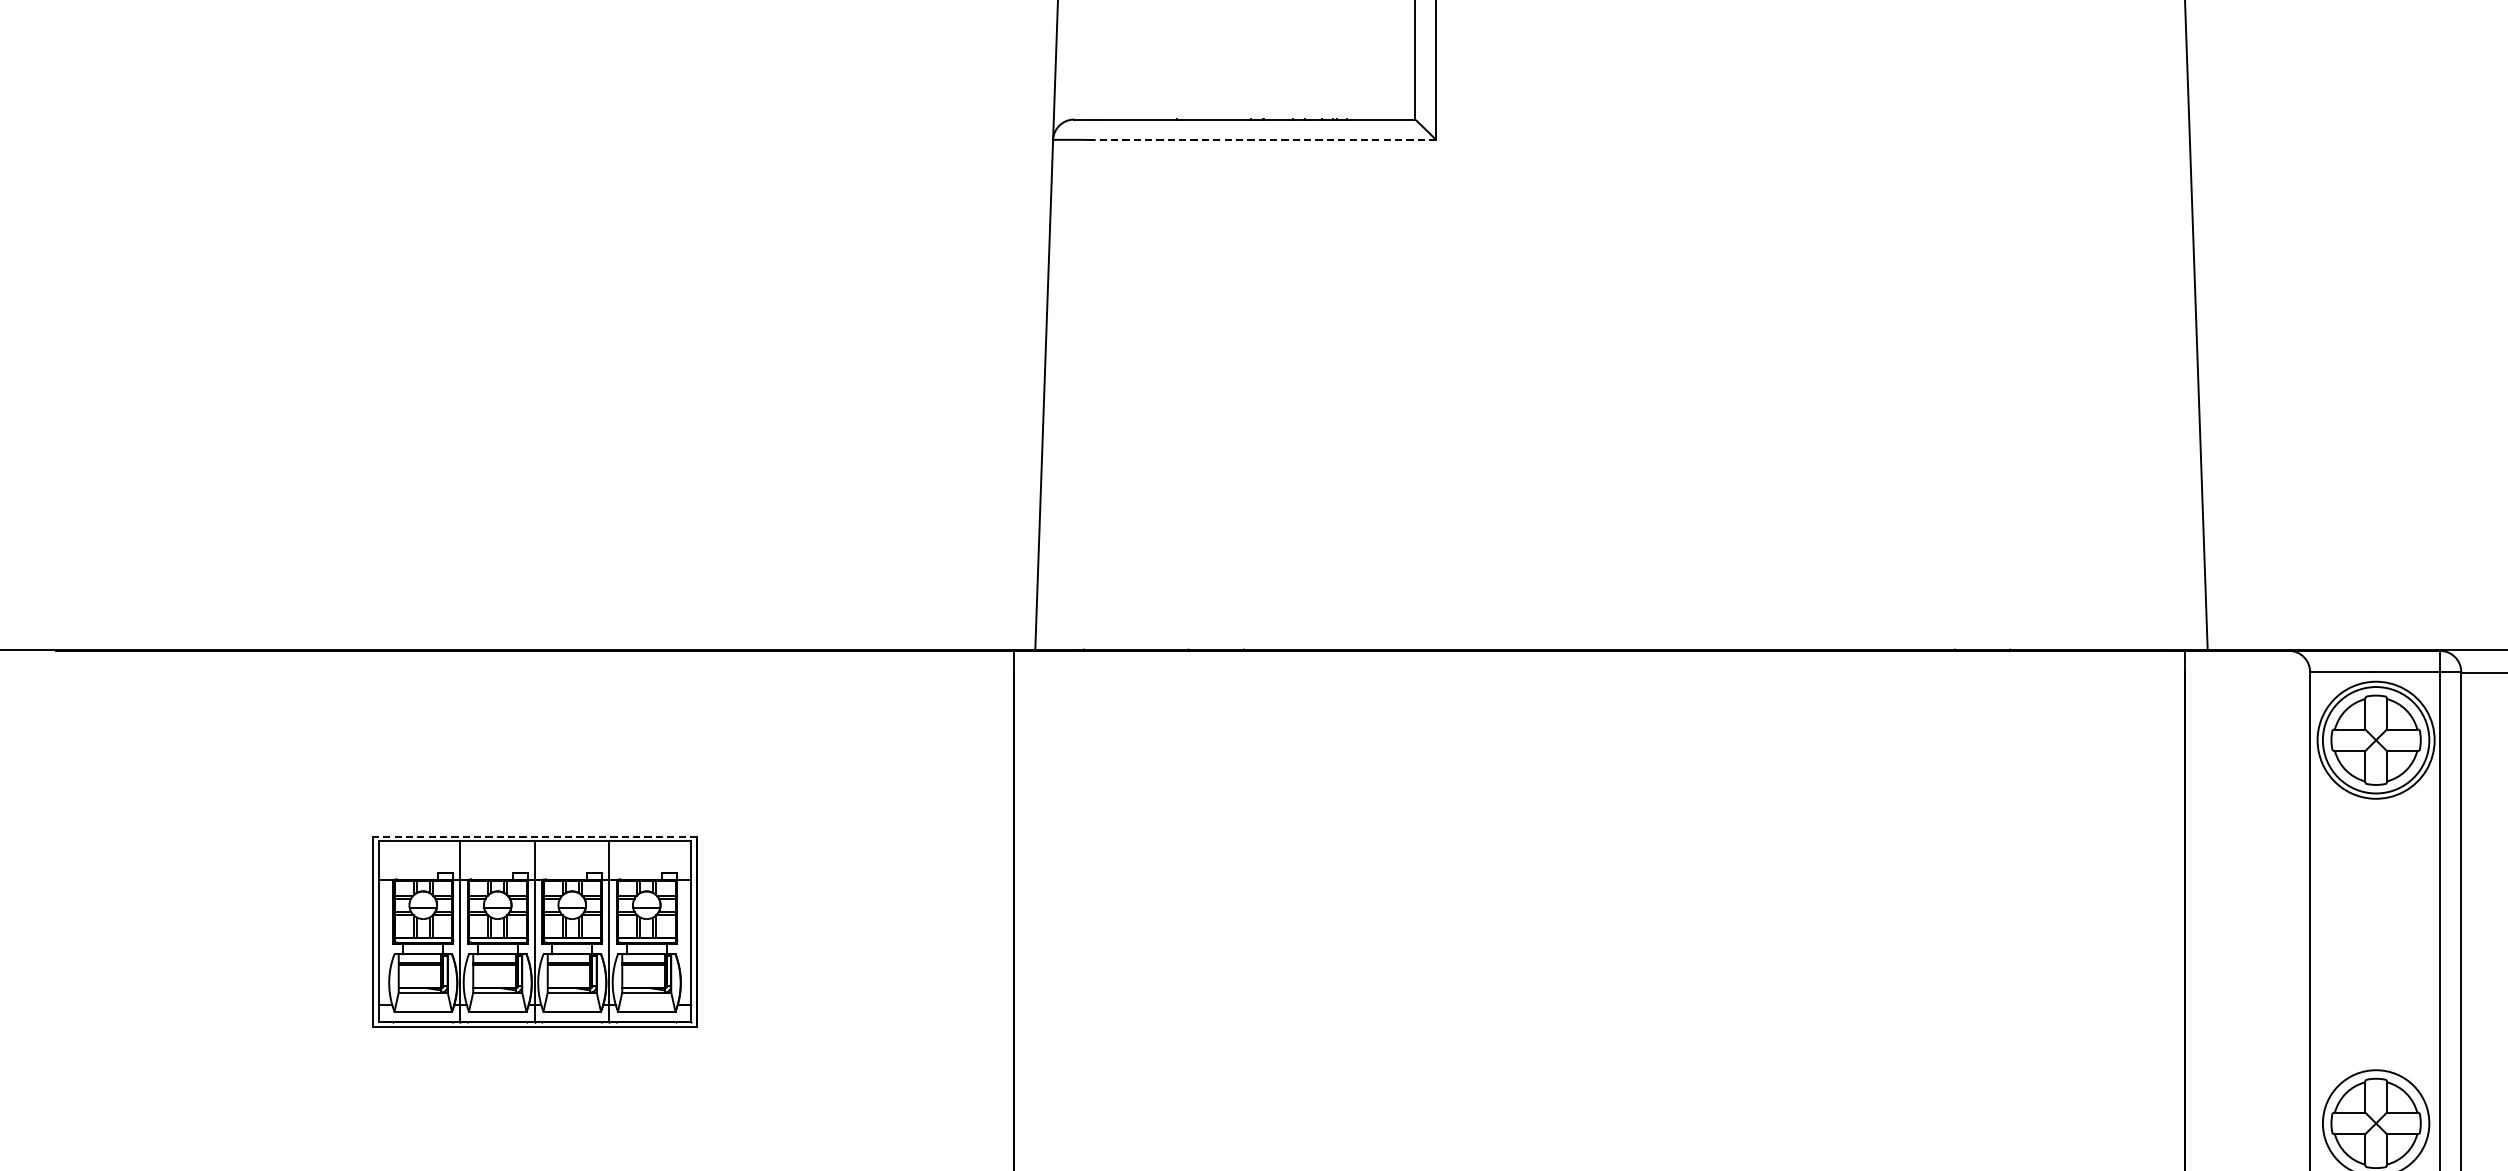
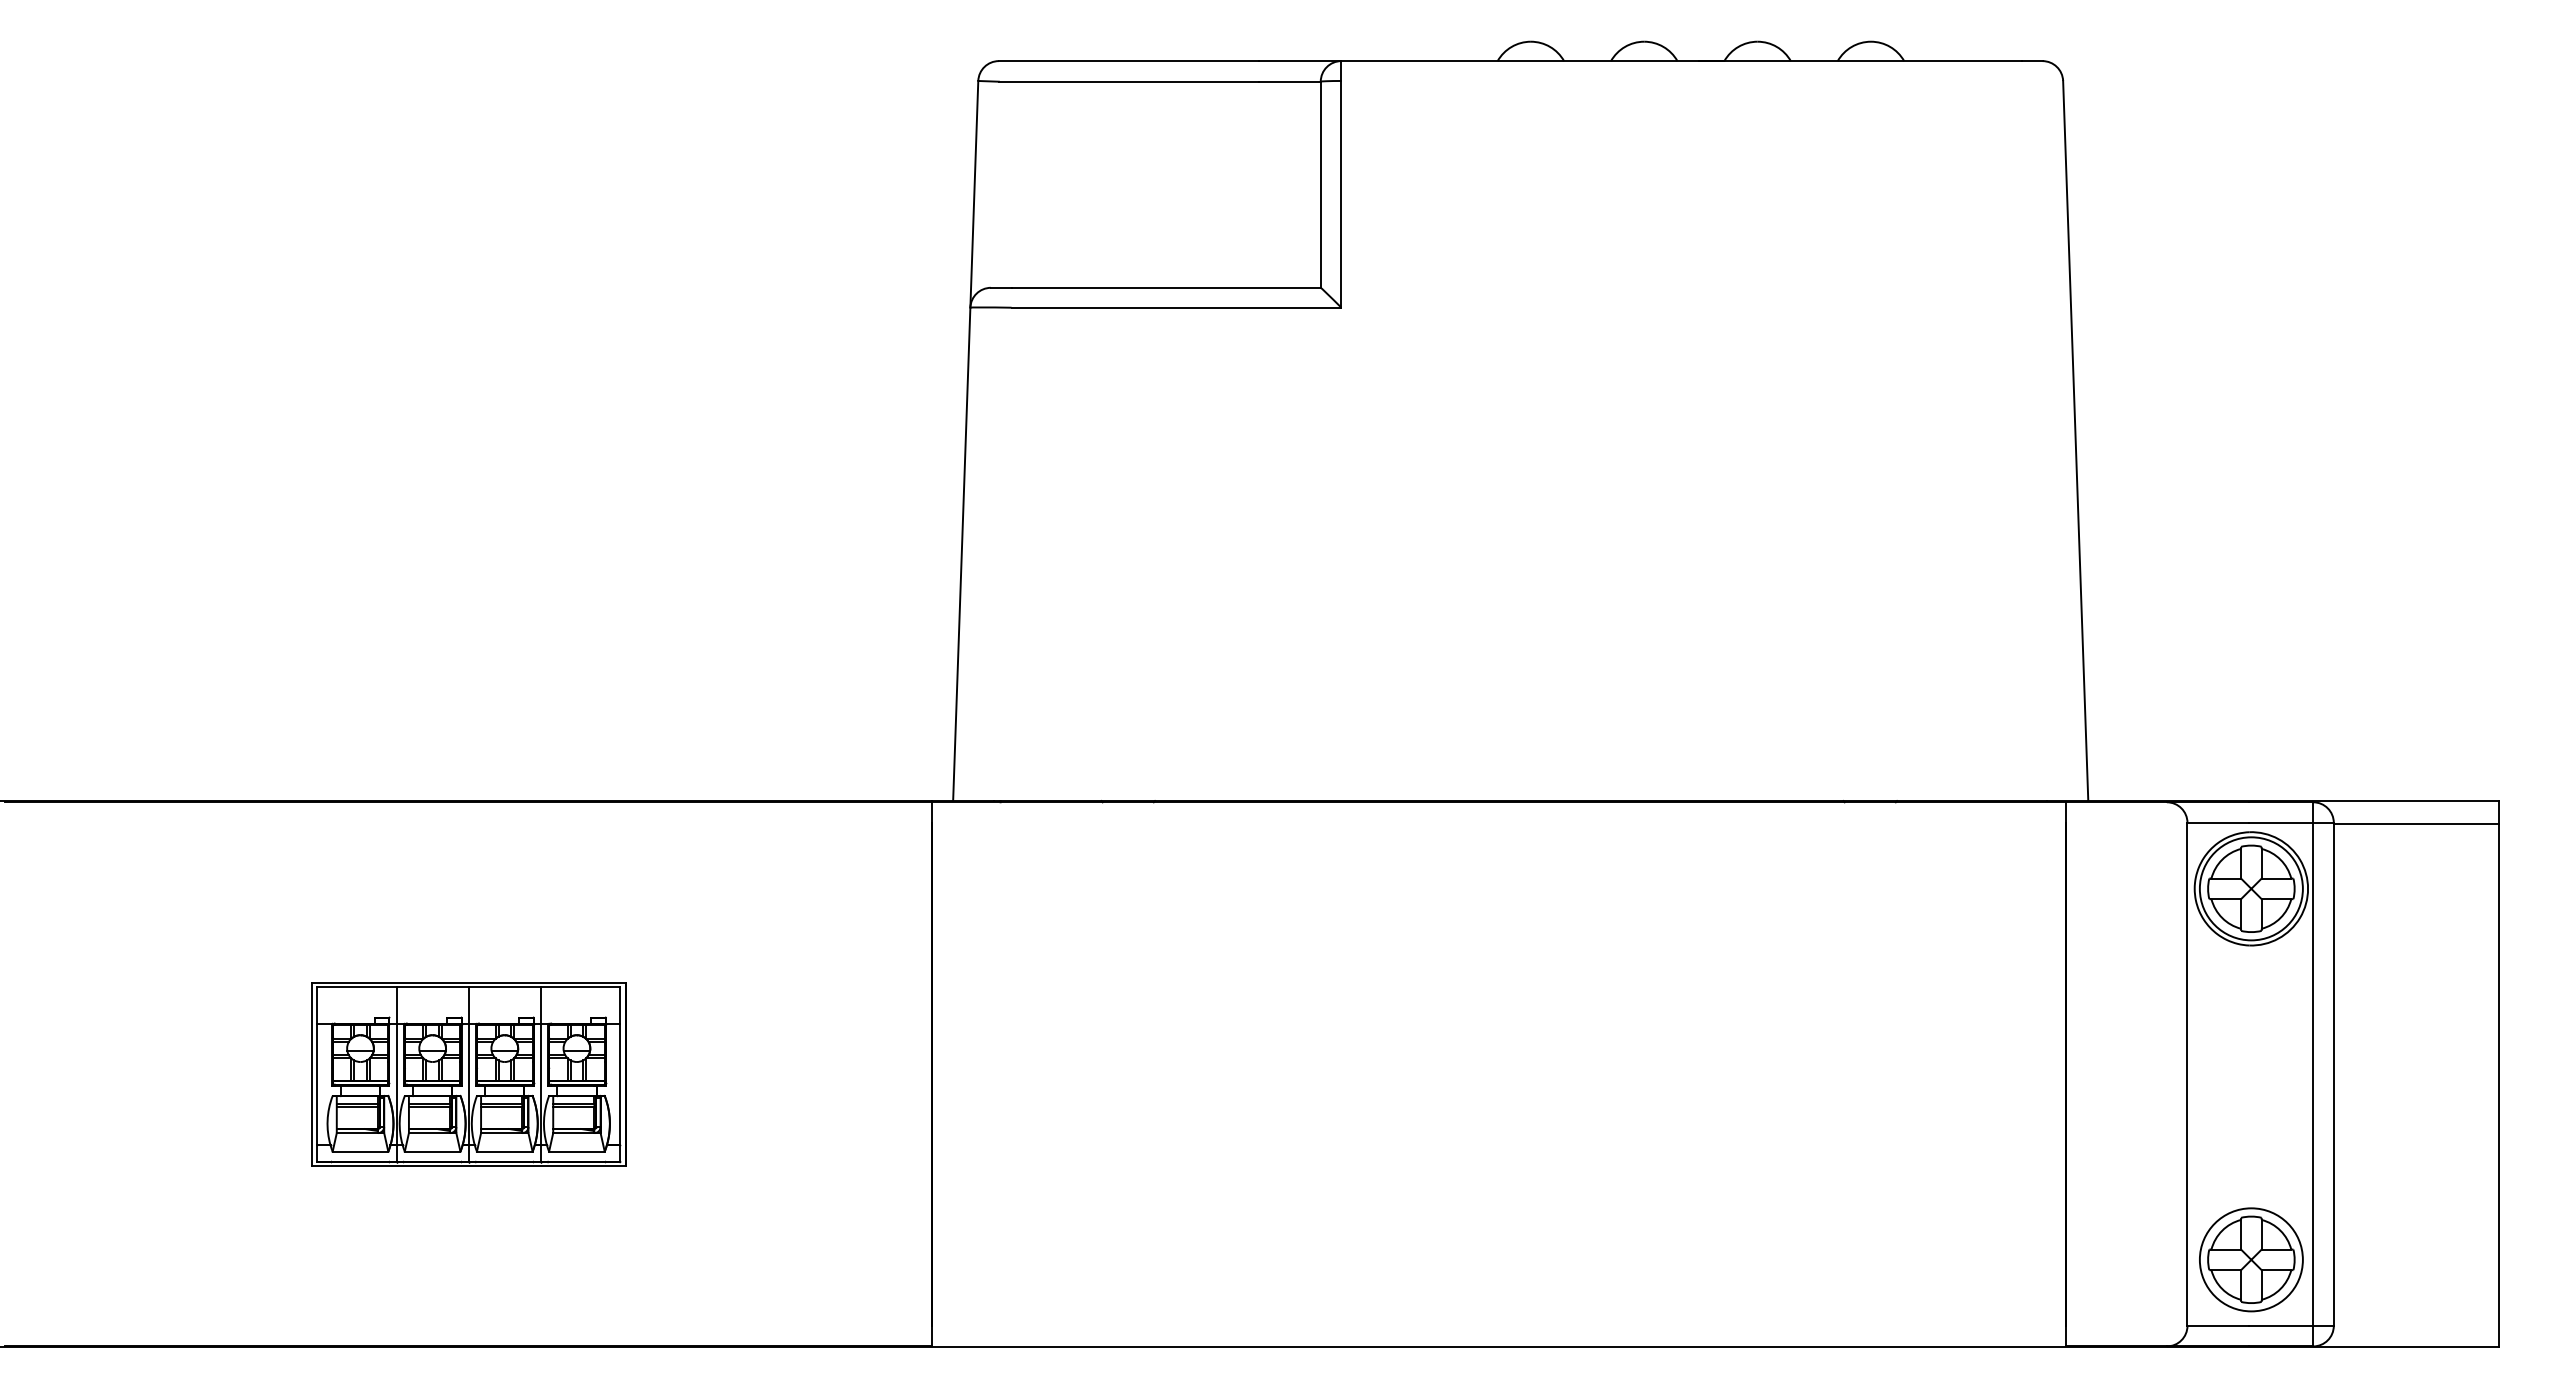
line: (1265, 139) -> (1176, 307), dashed -> solid
line: (534, 836) -> (468, 982), dashed -> solid

